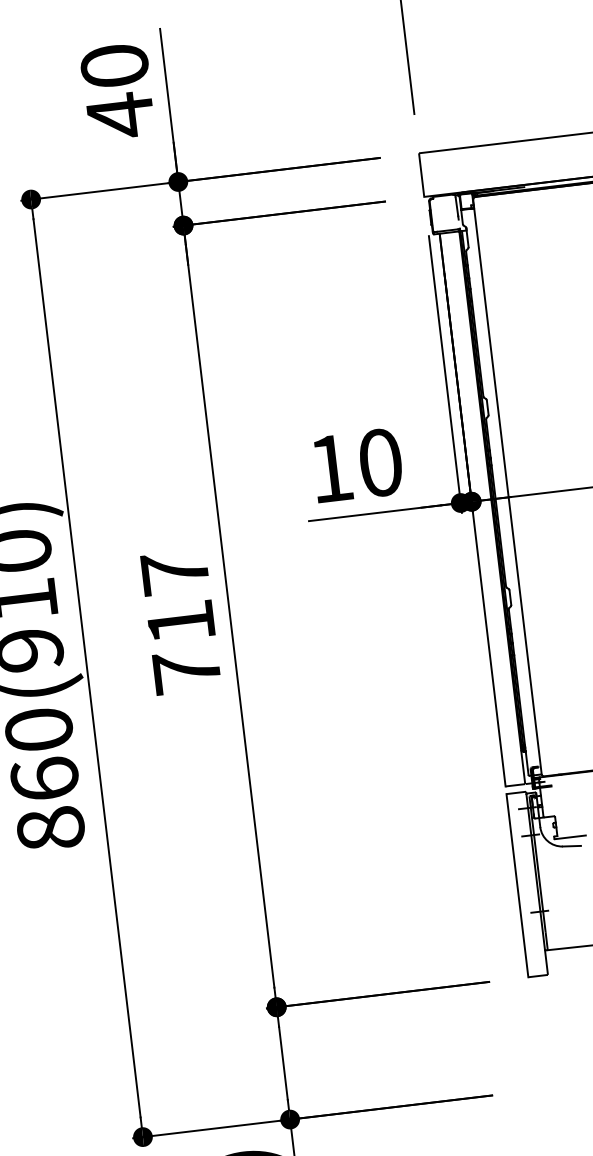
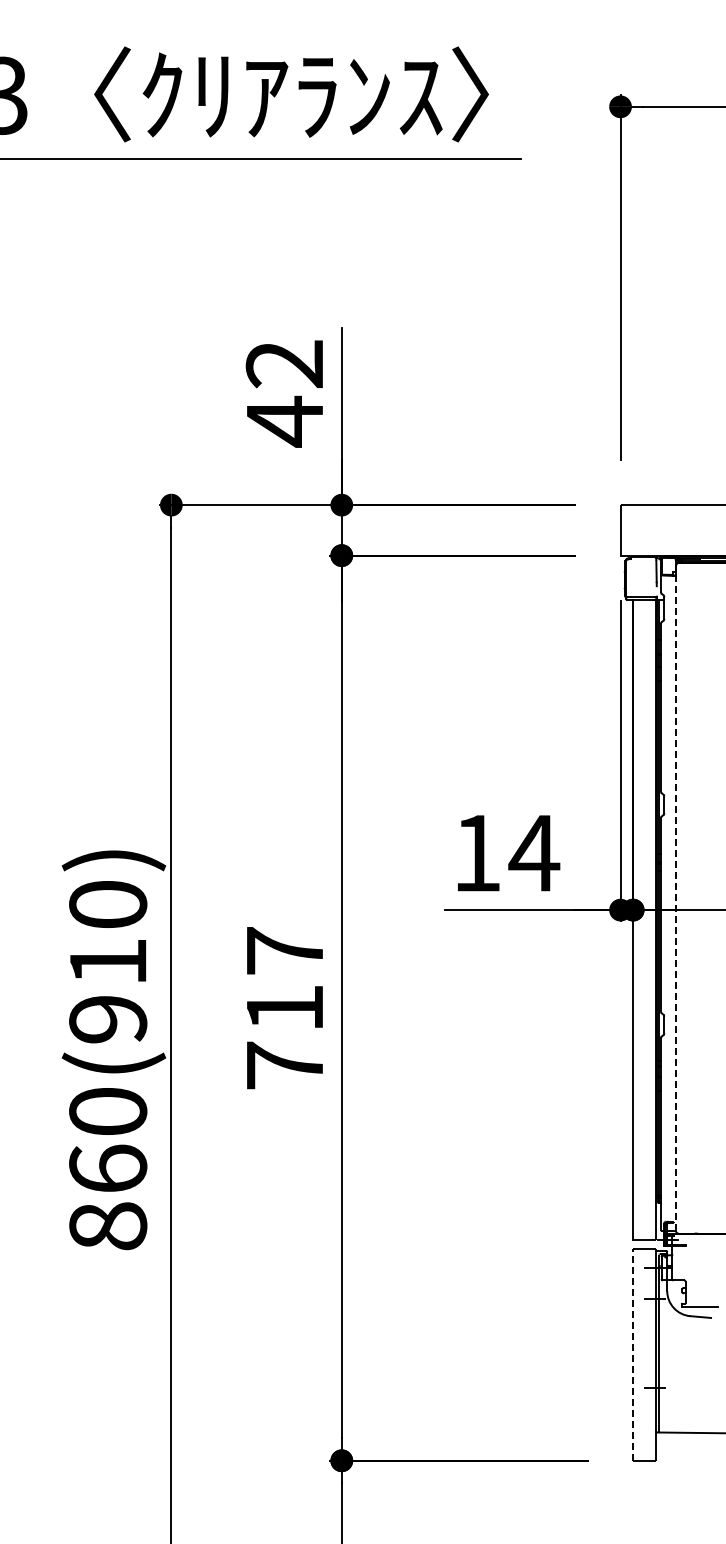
text: (114, 66) -> (284, 364), 40 -> 42
text: (380, 463) -> (534, 853), 10 -> 14
line: (507, 487) -> (676, 898), solid -> dashed
line: (517, 885) -> (633, 1354), solid -> dashed

